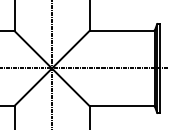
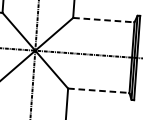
line: (121, 30) -> (103, 19), solid -> dashed
line: (121, 106) -> (98, 91), solid -> dashed

